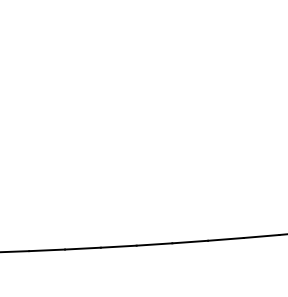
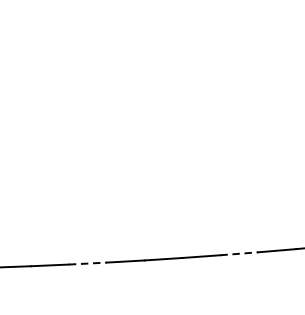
line: (225, 239) -> (238, 253), solid -> dashed
line: (82, 248) -> (87, 263), solid -> dashed

